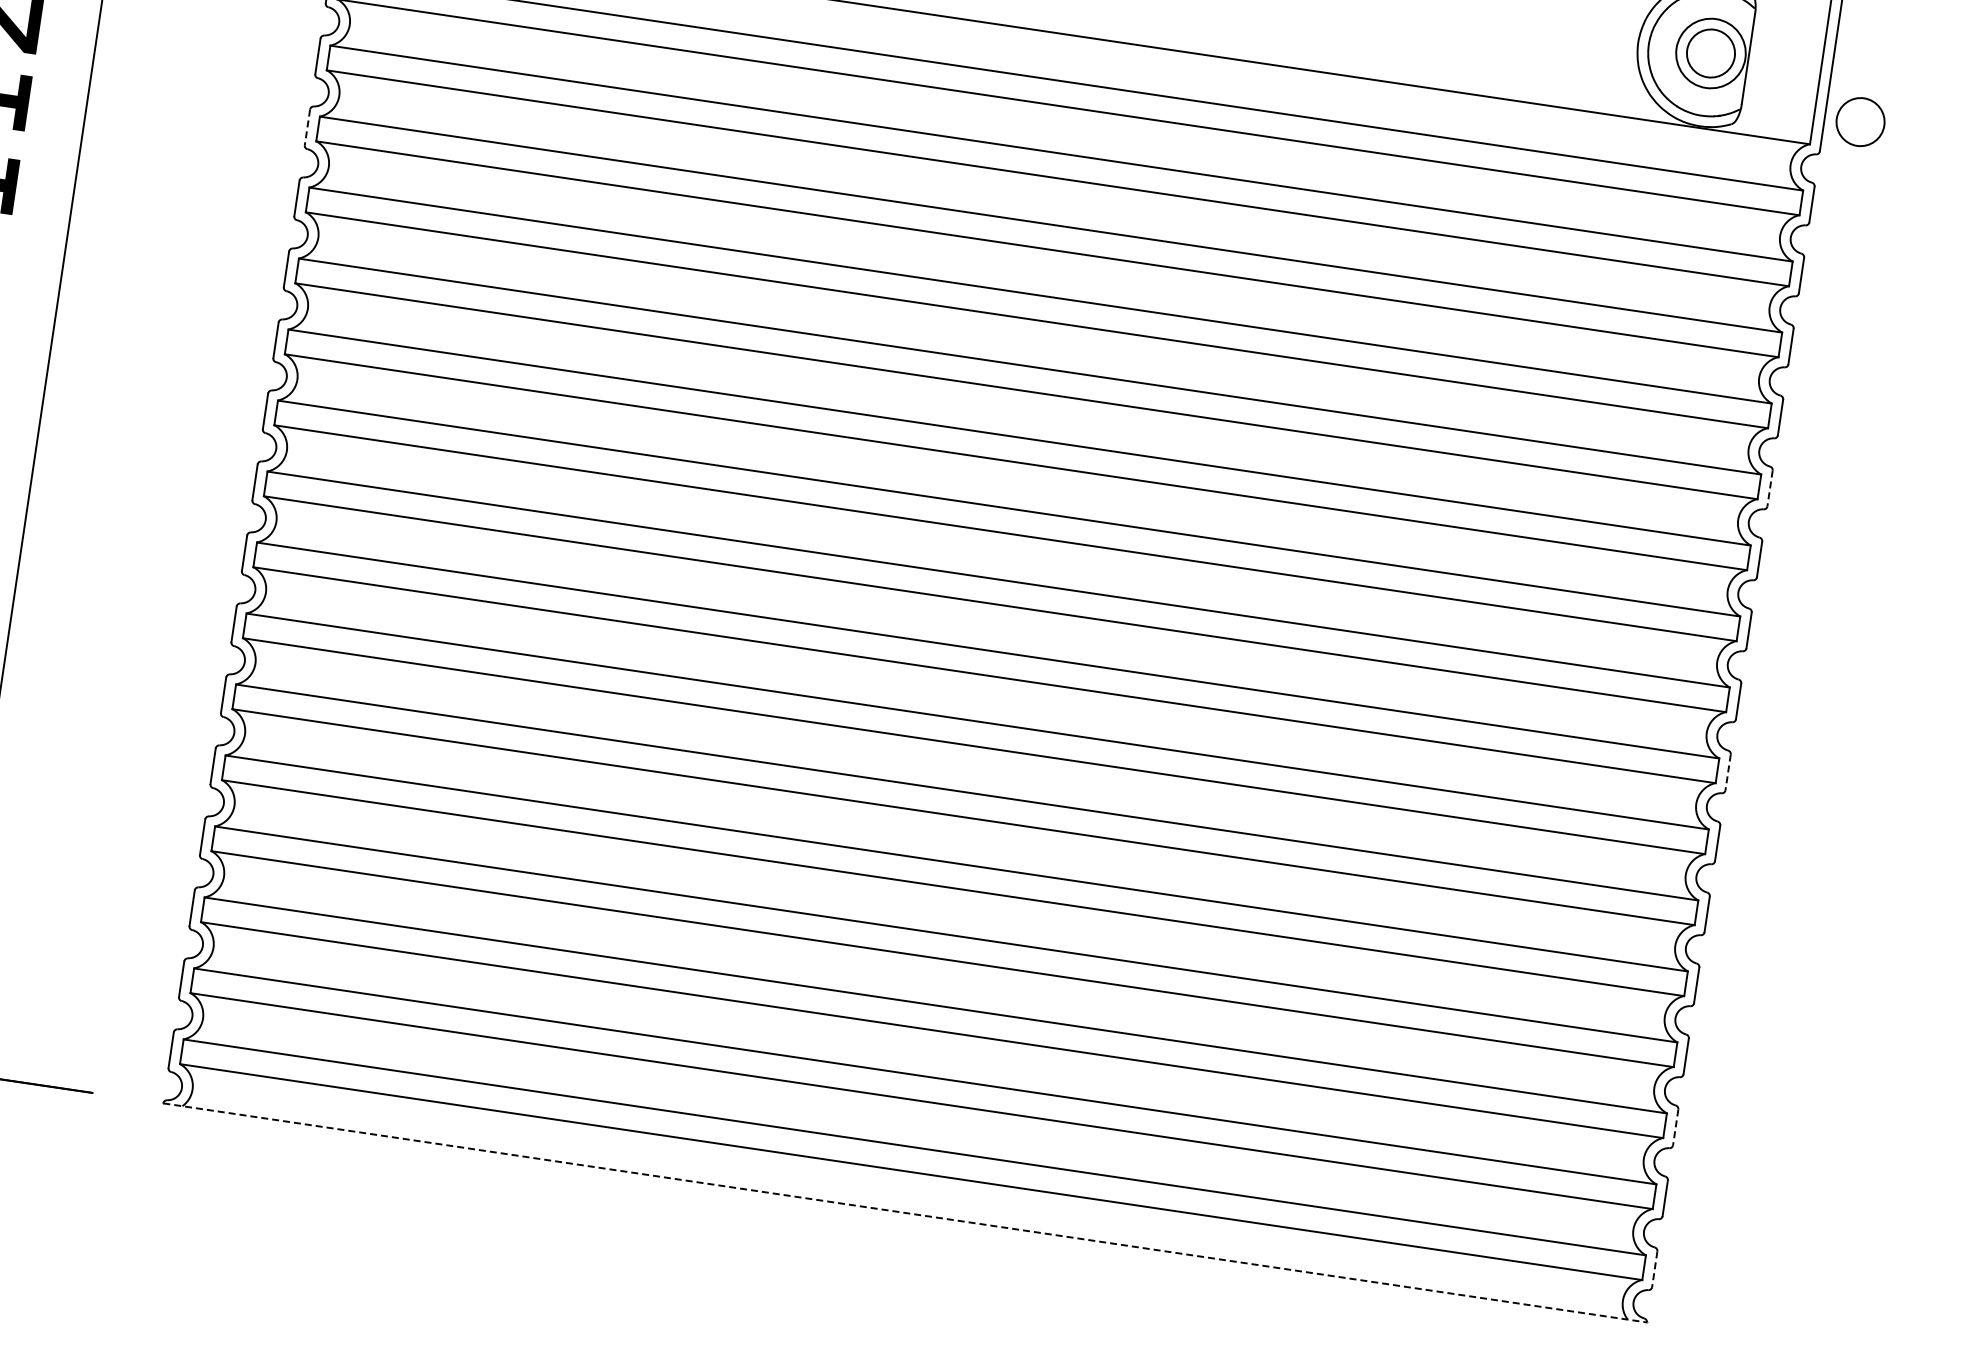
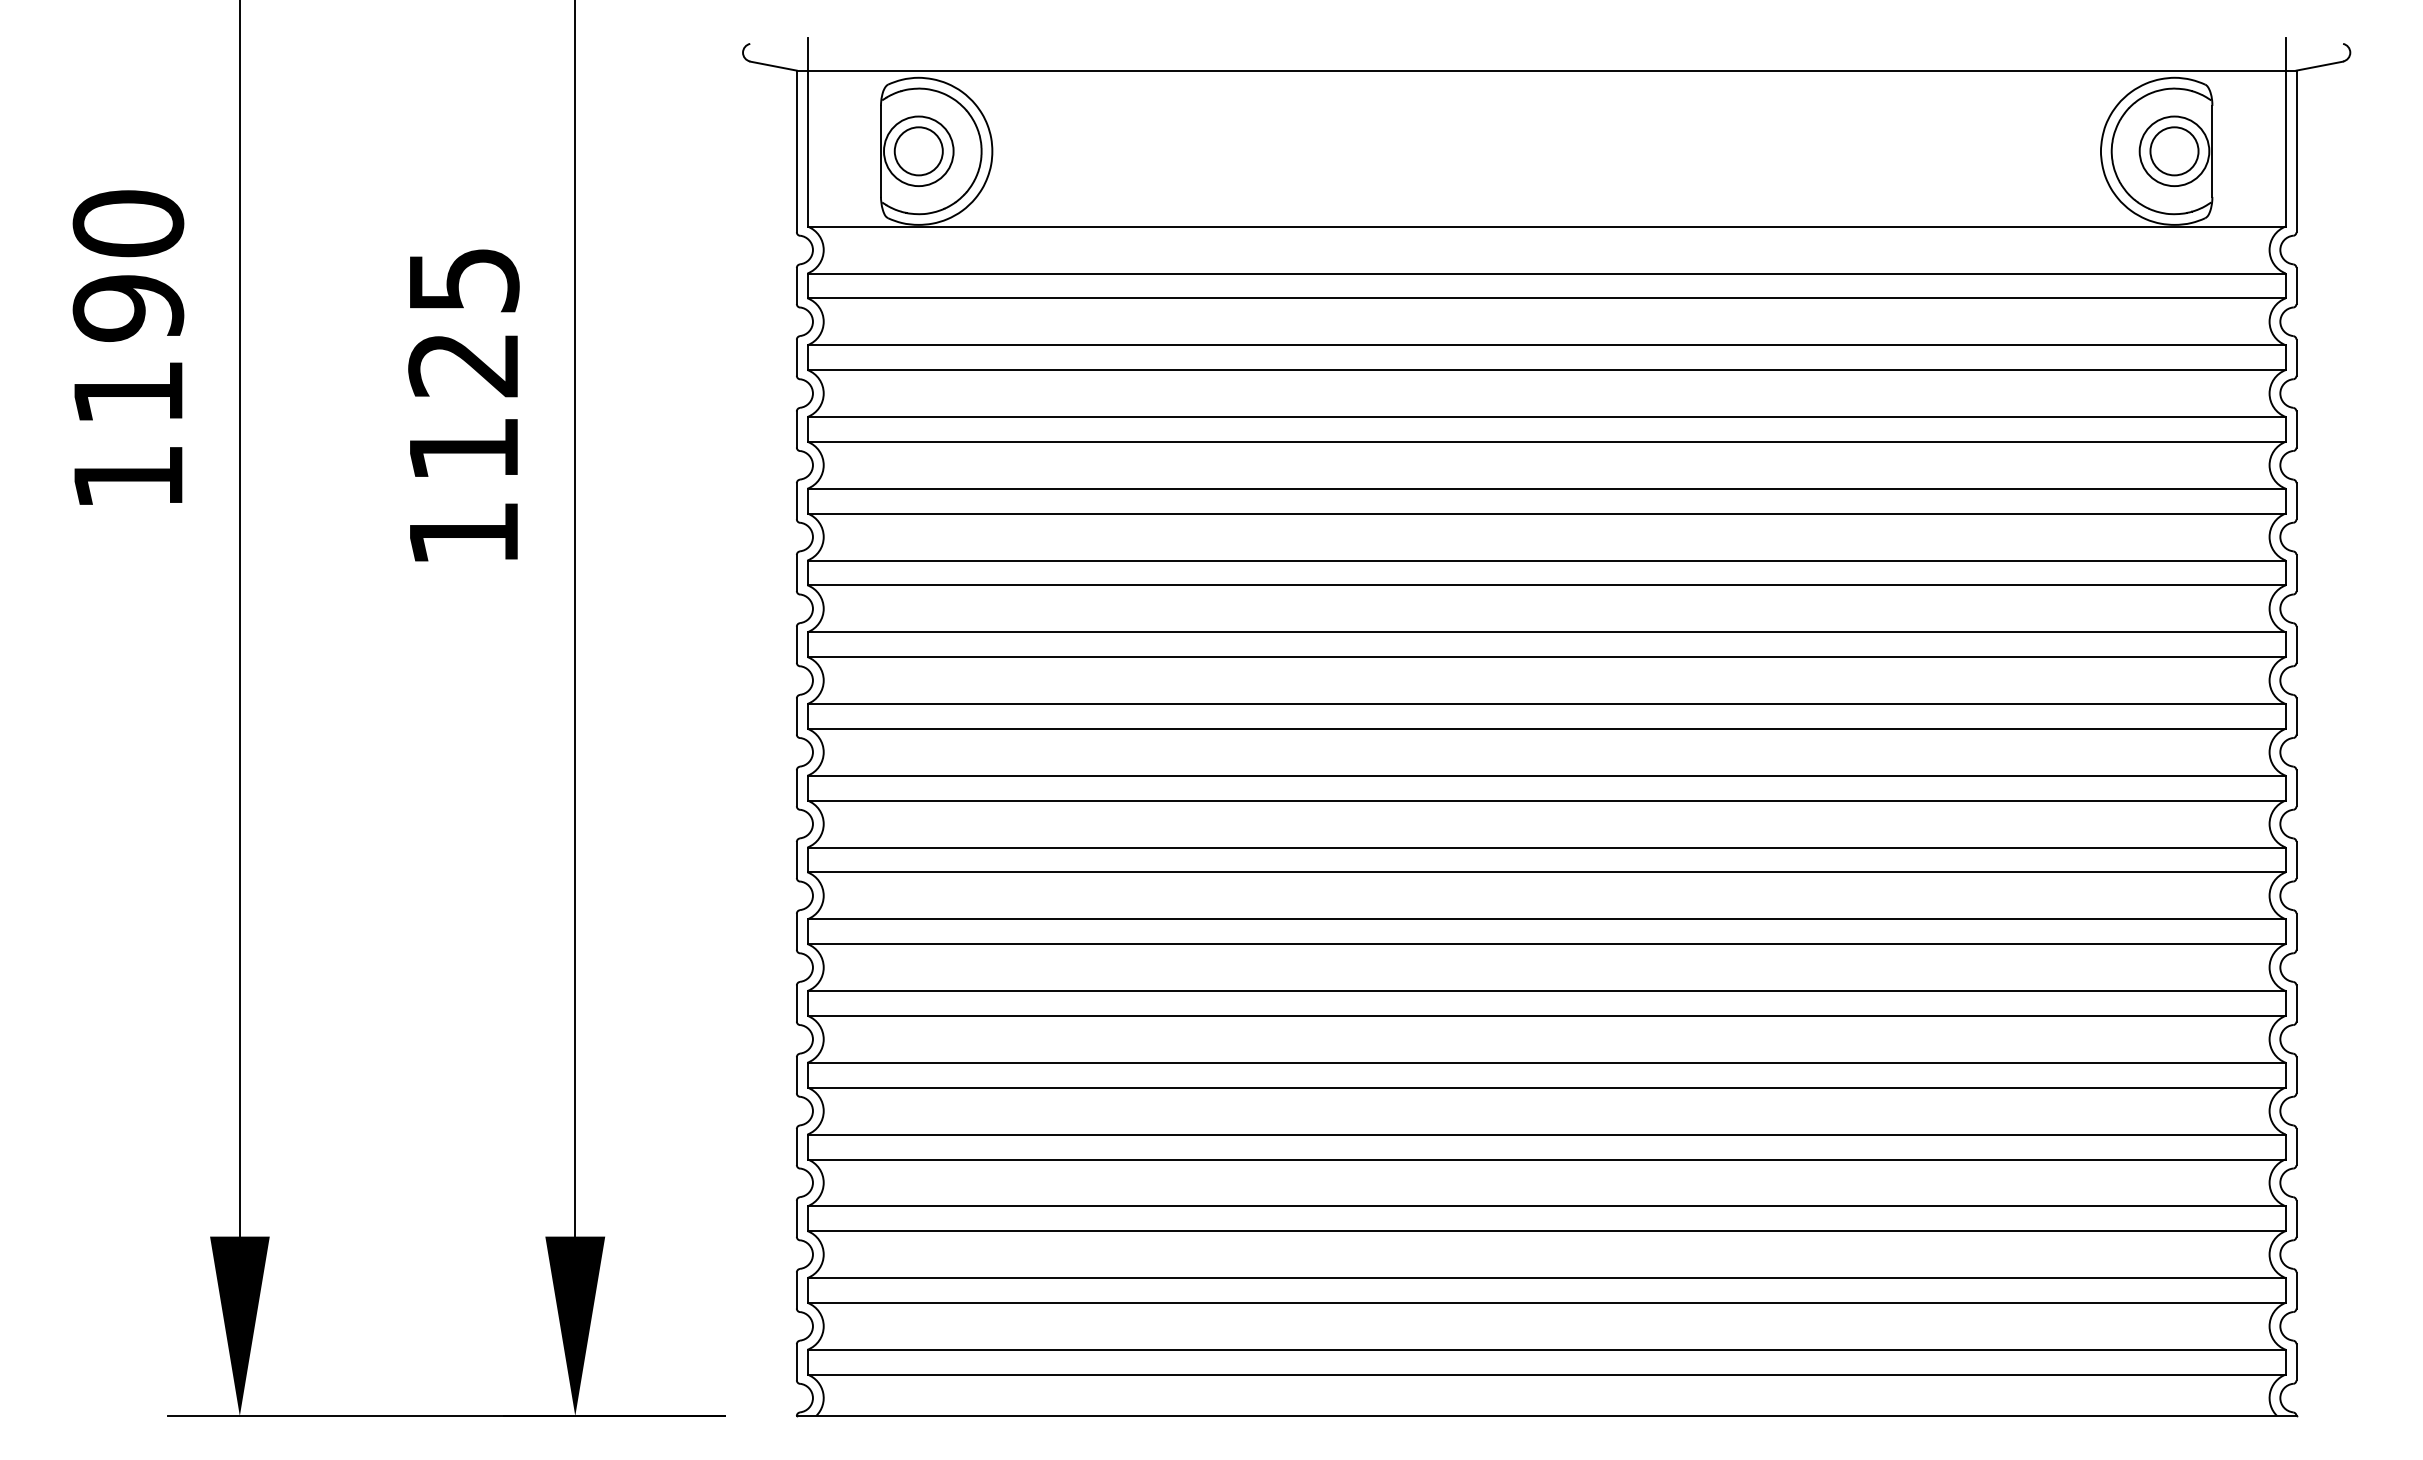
circle: (1860, 122) -> (2332, 197), removed
line: (307, 127) -> (796, 429), dashed -> solid
line: (1770, 488) -> (2296, 573), dashed -> solid
line: (1728, 772) -> (2296, 860), dashed -> solid
line: (1675, 1128) -> (2296, 1219), dashed -> solid
line: (904, 1213) -> (1546, 1416), dashed -> solid
line: (1654, 1269) -> (2296, 1362), dashed -> solid

